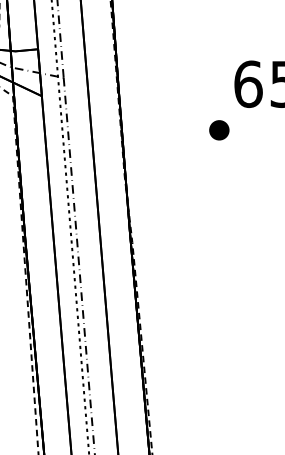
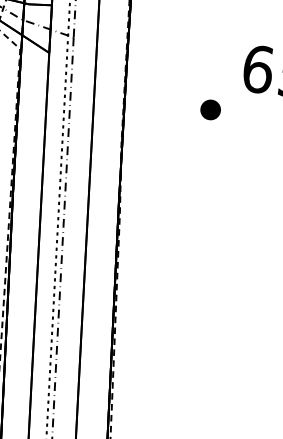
part: (219, 130) -> (210, 110), moved

